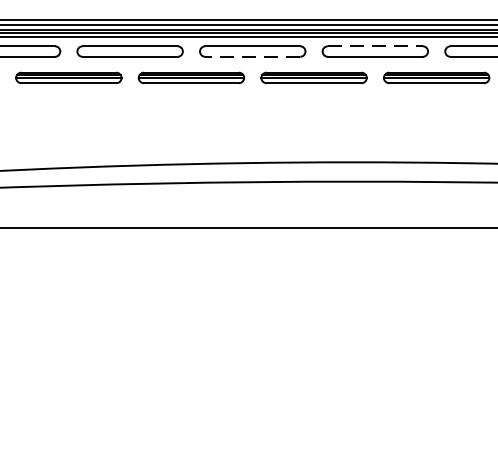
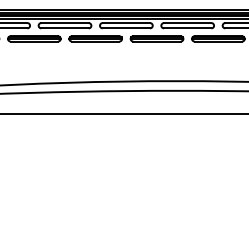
line: (374, 47) -> (187, 23), dashed -> solid
line: (252, 57) -> (126, 28), dashed -> solid

